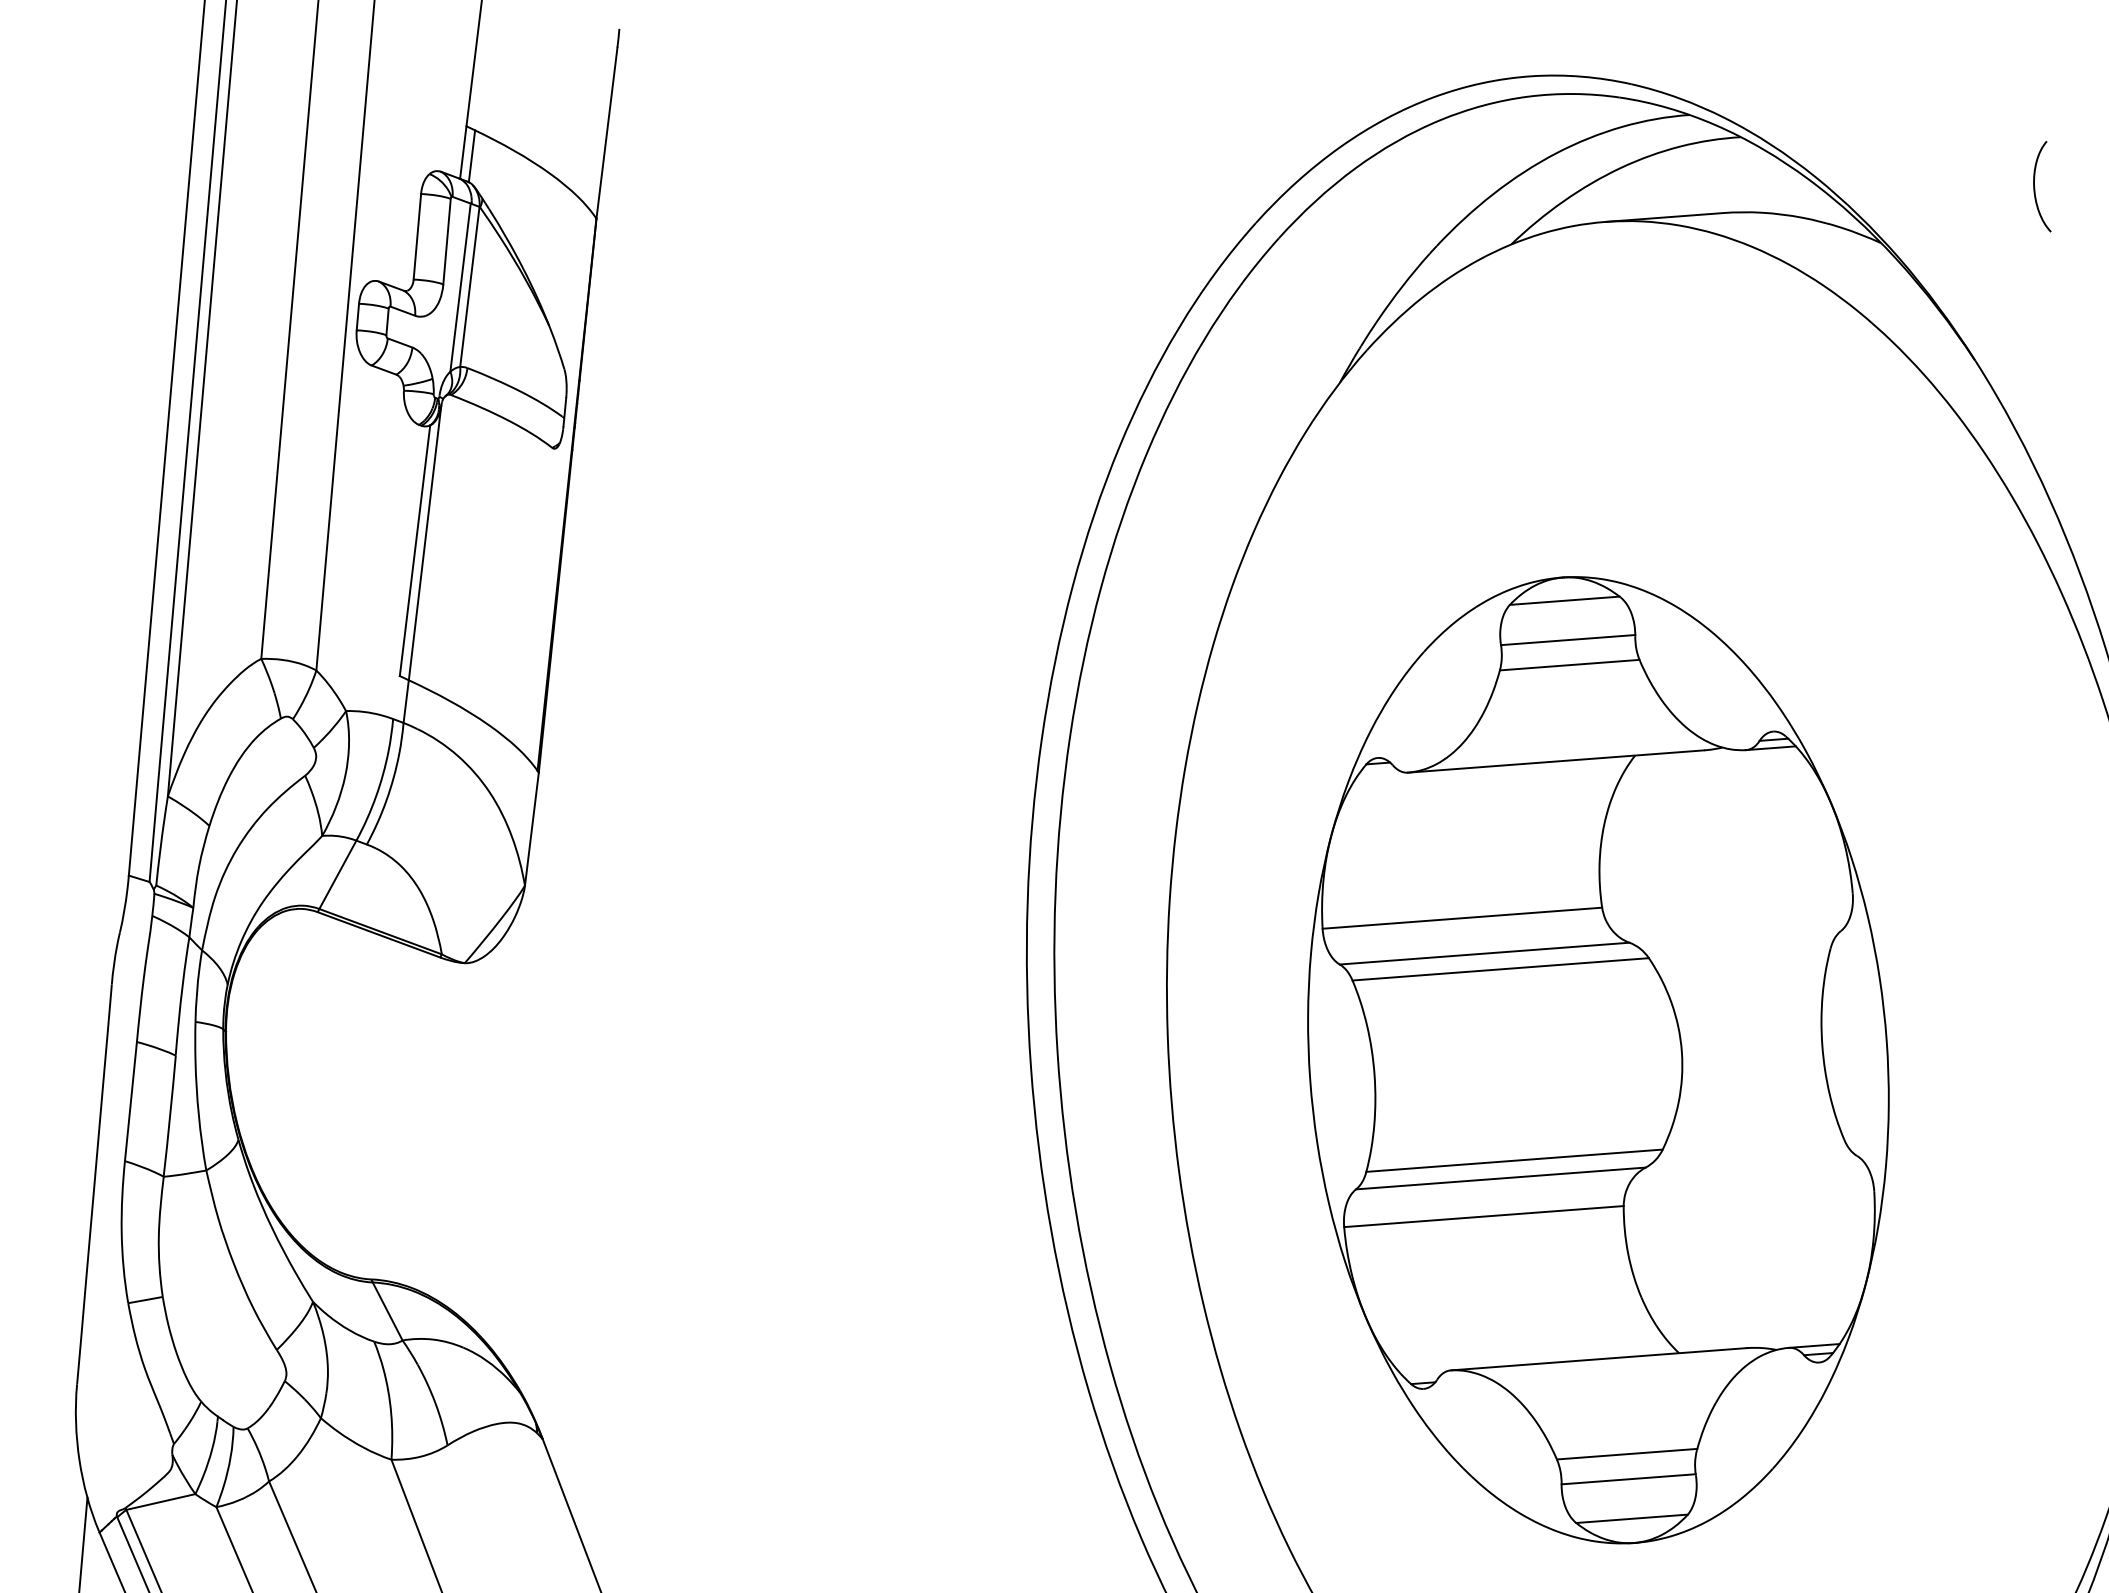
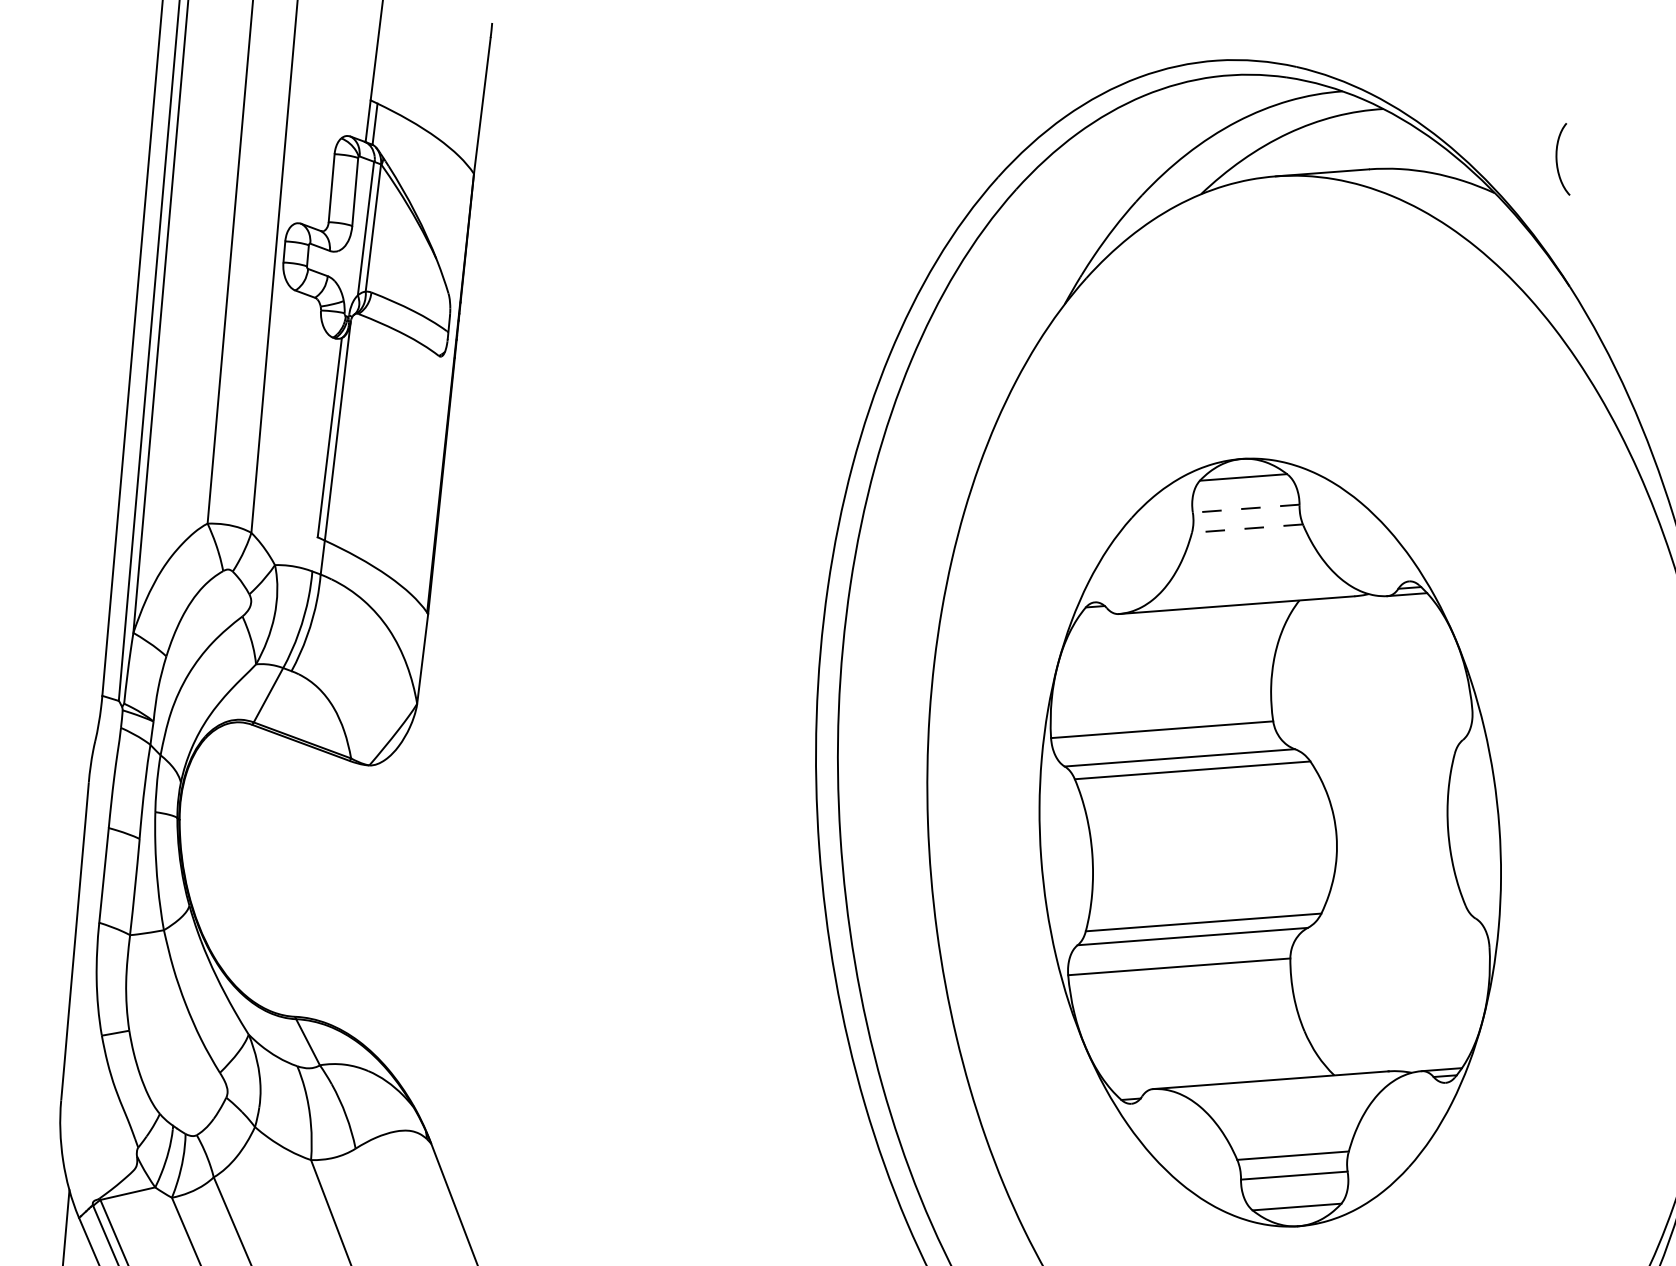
curve: (2035, 186) -> (1557, 159), moved
line: (1568, 639) -> (1246, 508), solid -> dashed
line: (1569, 665) -> (1247, 528), solid -> dashed

